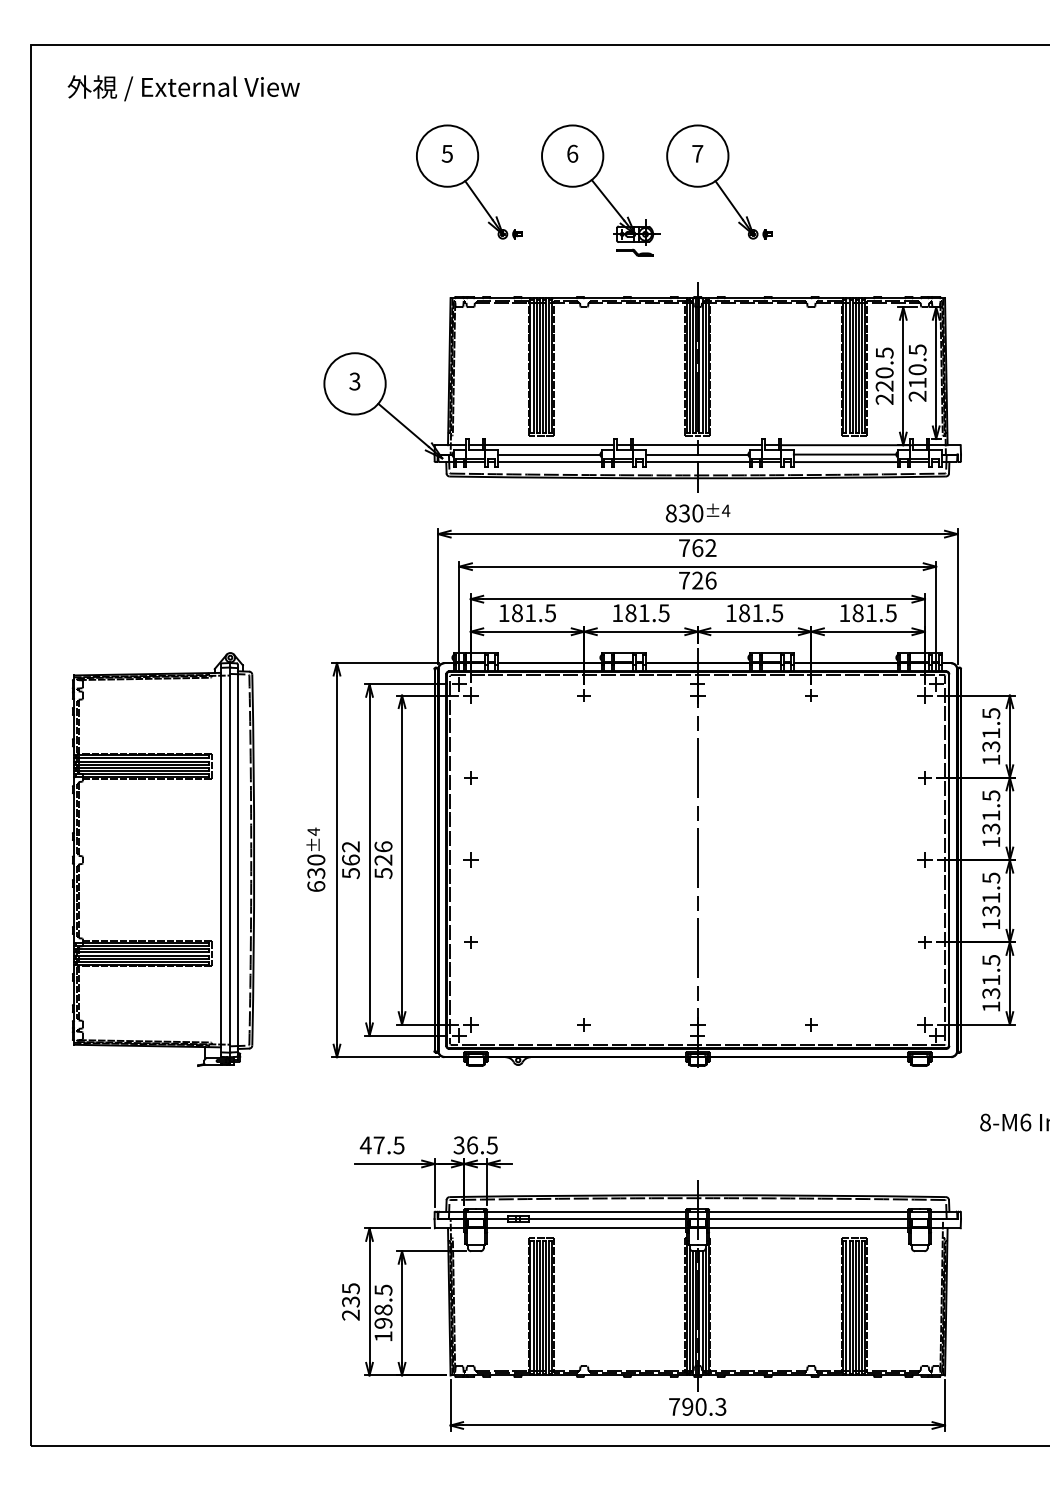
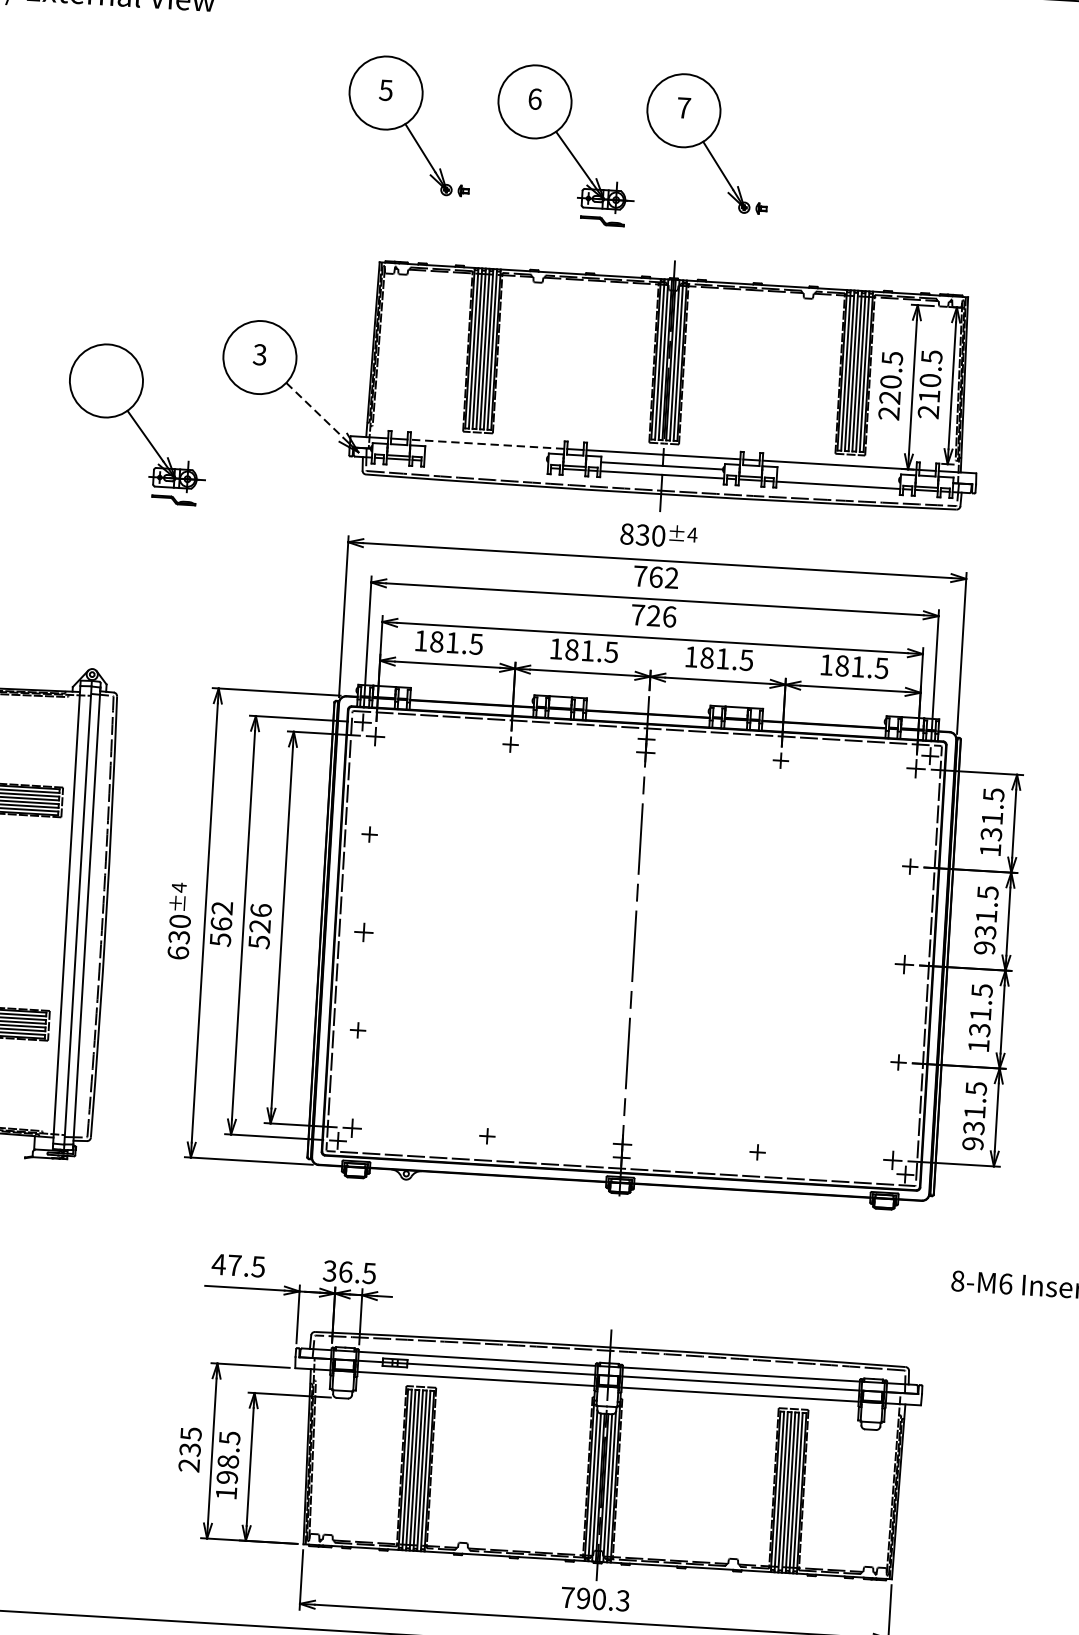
line: (404, 425) -> (315, 410), solid -> dashed
part: (255, 445) -> (137, 423), added
line: (549, 445) -> (486, 444), solid -> dashed
line: (548, 454) -> (485, 455), removed
line: (844, 454) -> (837, 476), removed
line: (549, 462) -> (485, 464), removed
text: (991, 841) -> (984, 947), 131.5 -> 931.5
text: (991, 1006) -> (973, 1143), 131.5 -> 931.5

